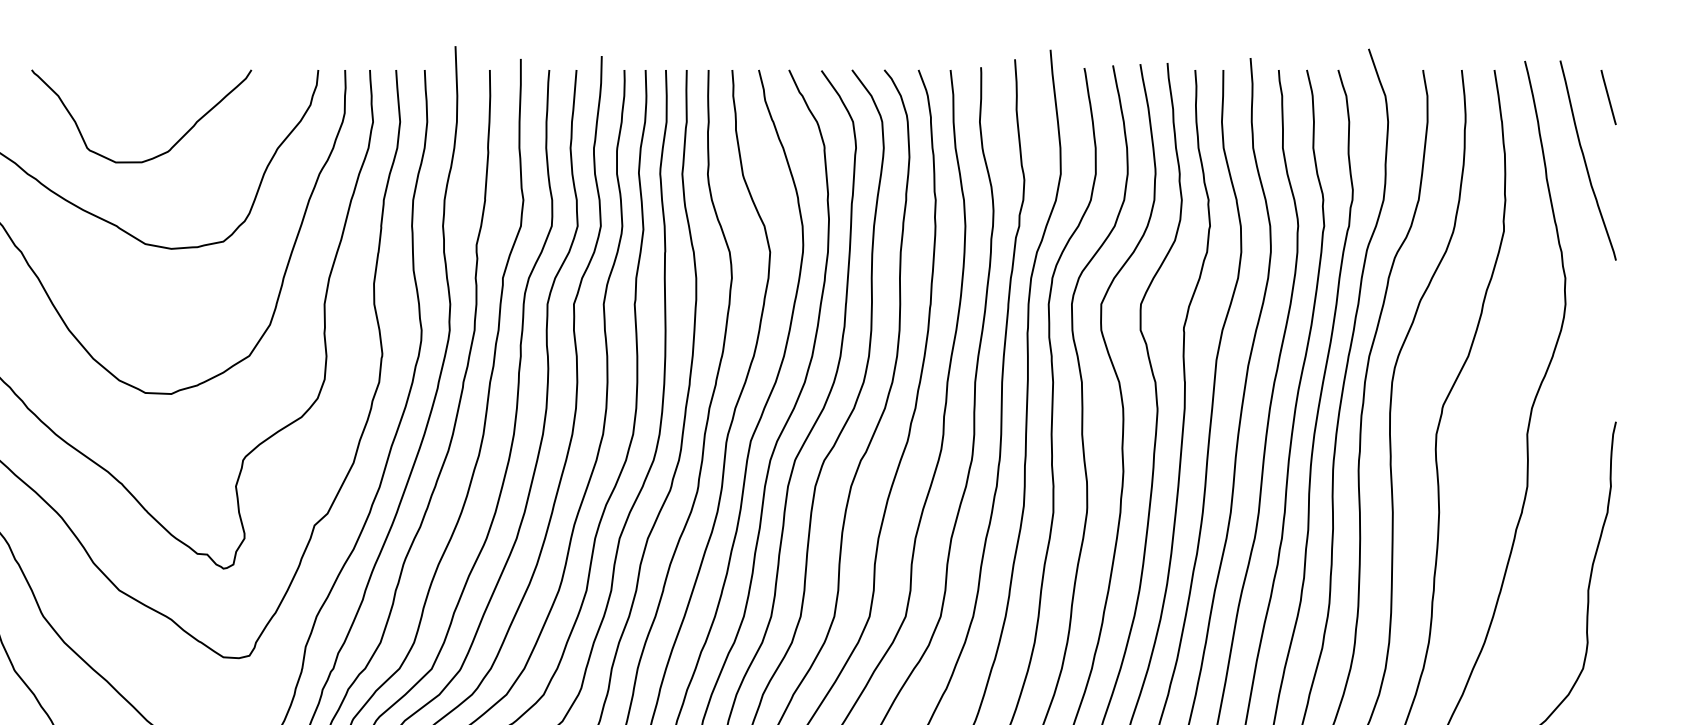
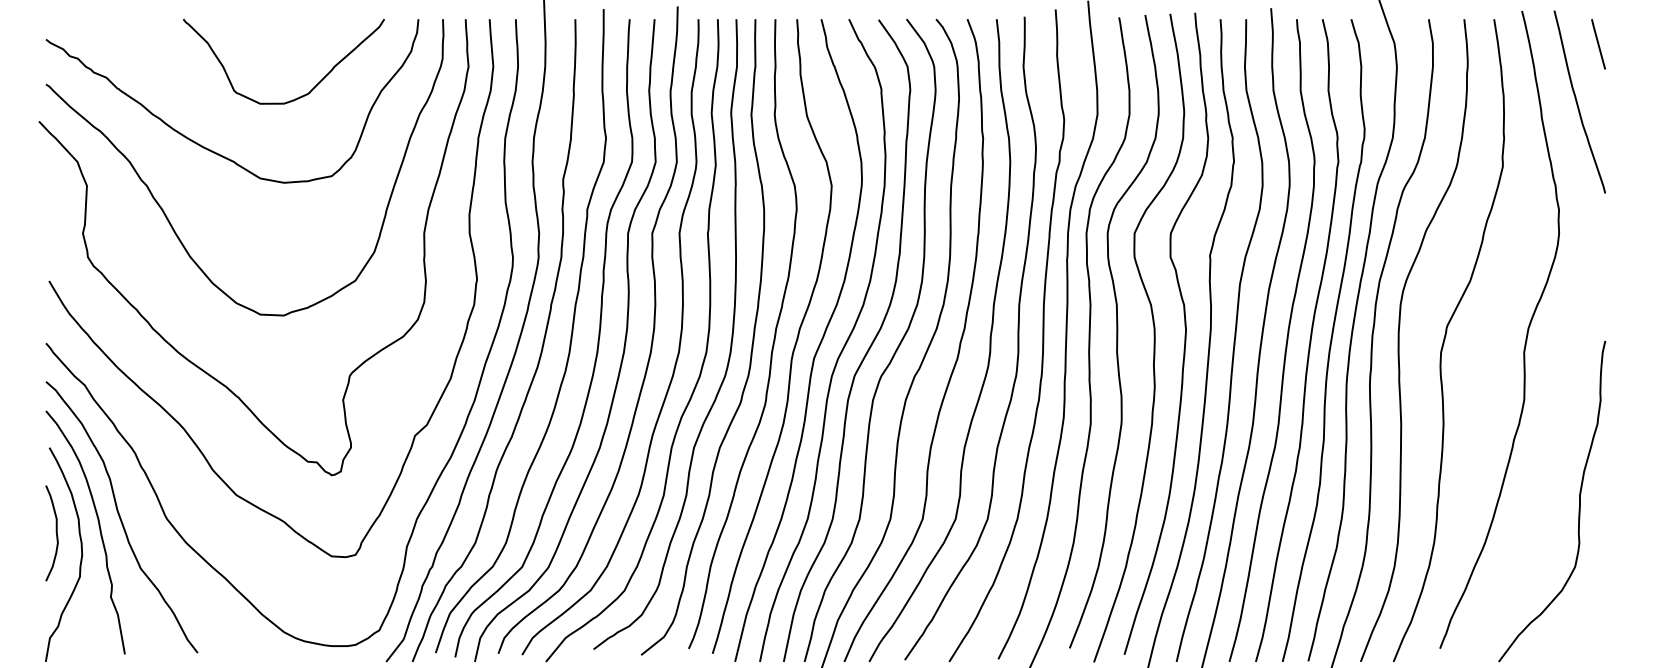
curve: (160, 153) -> (301, 95), moved

